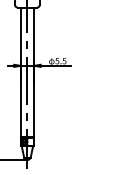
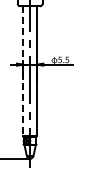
line: (20, 72) -> (23, 71), solid -> dashed

